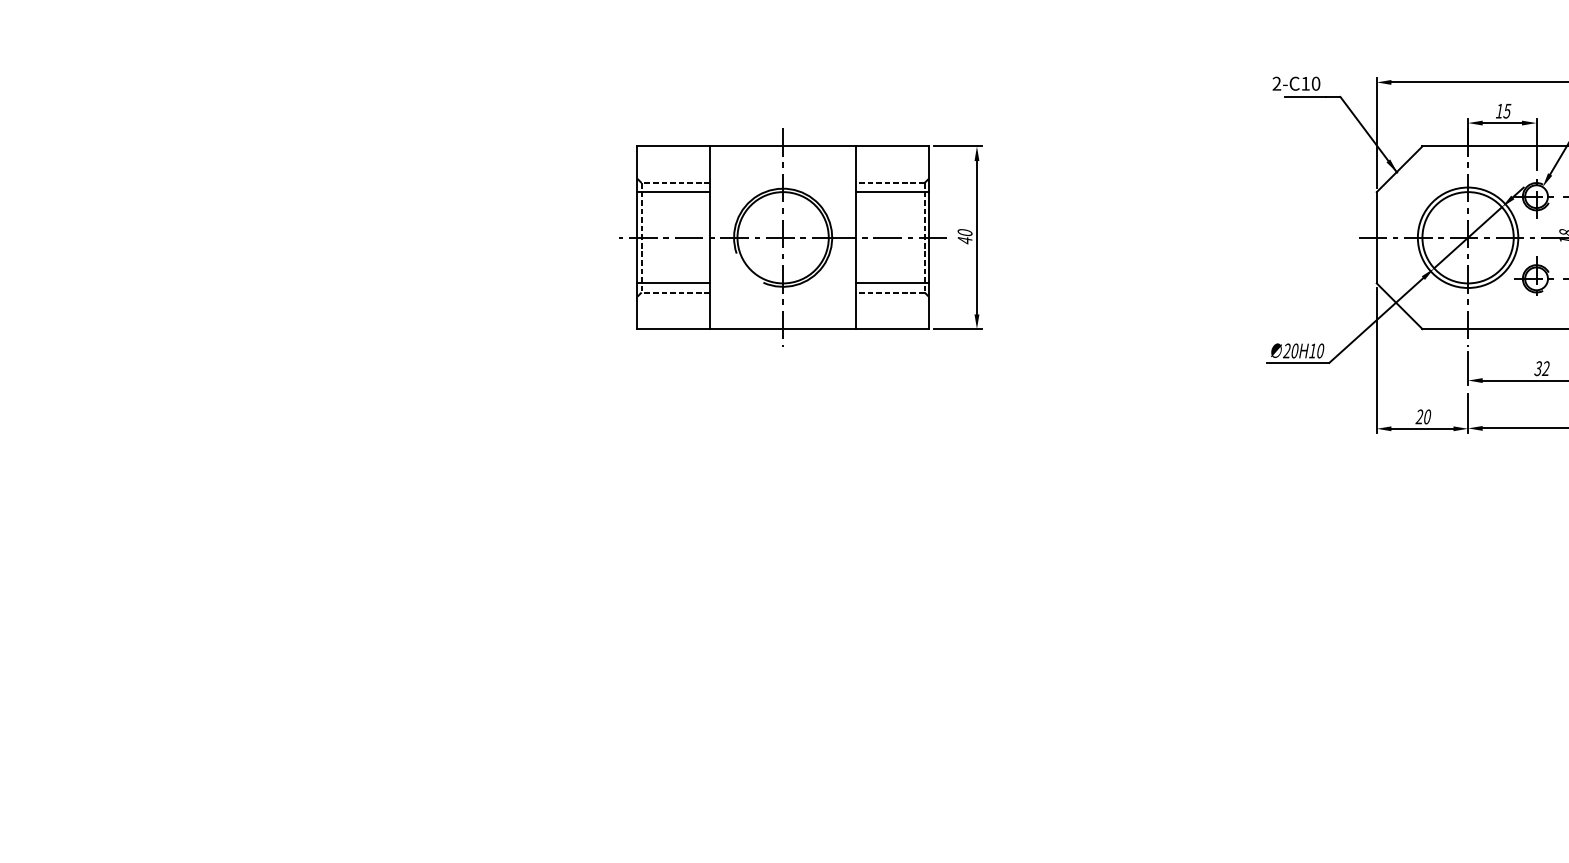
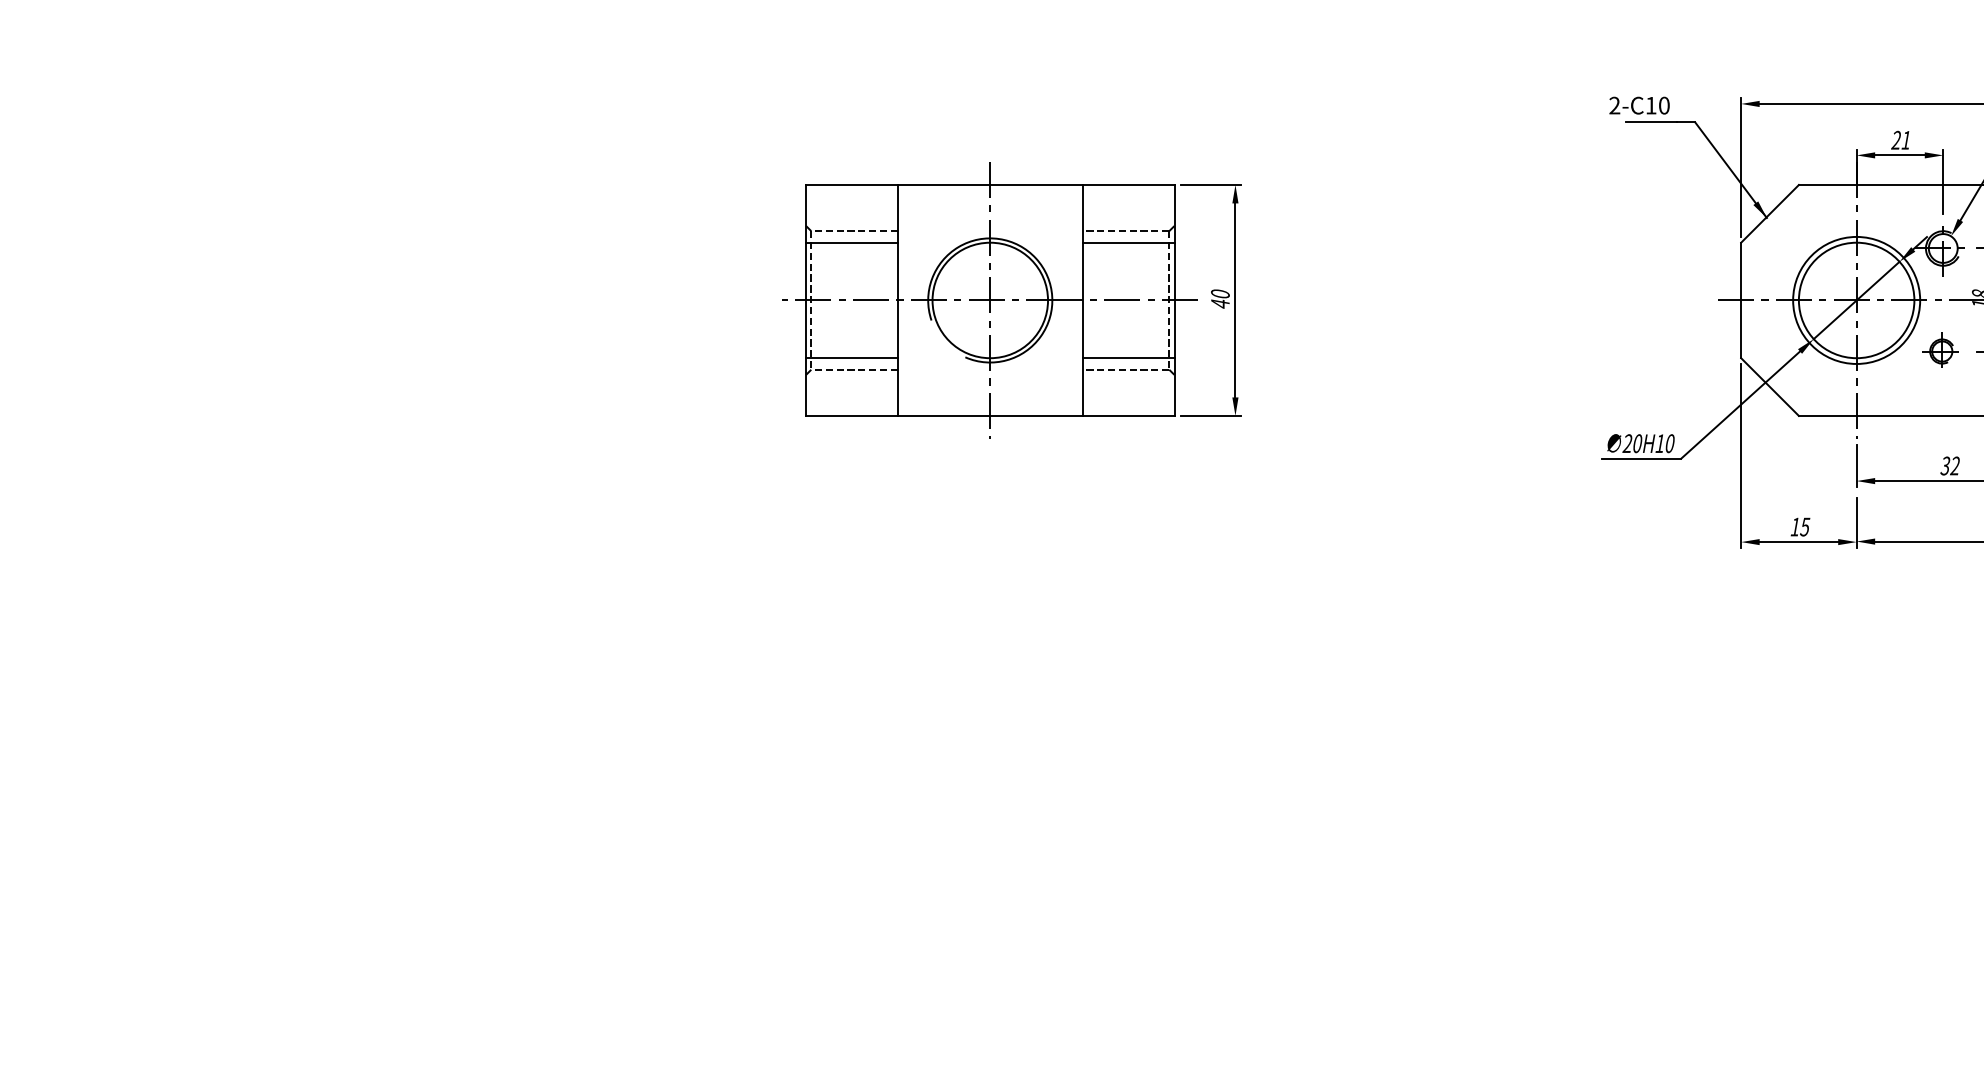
text: (1503, 110) -> (1901, 139), 15 -> 21
part: (1533, 276) -> (1939, 349), size x0.7
text: (1423, 416) -> (1800, 526), 20 -> 15

